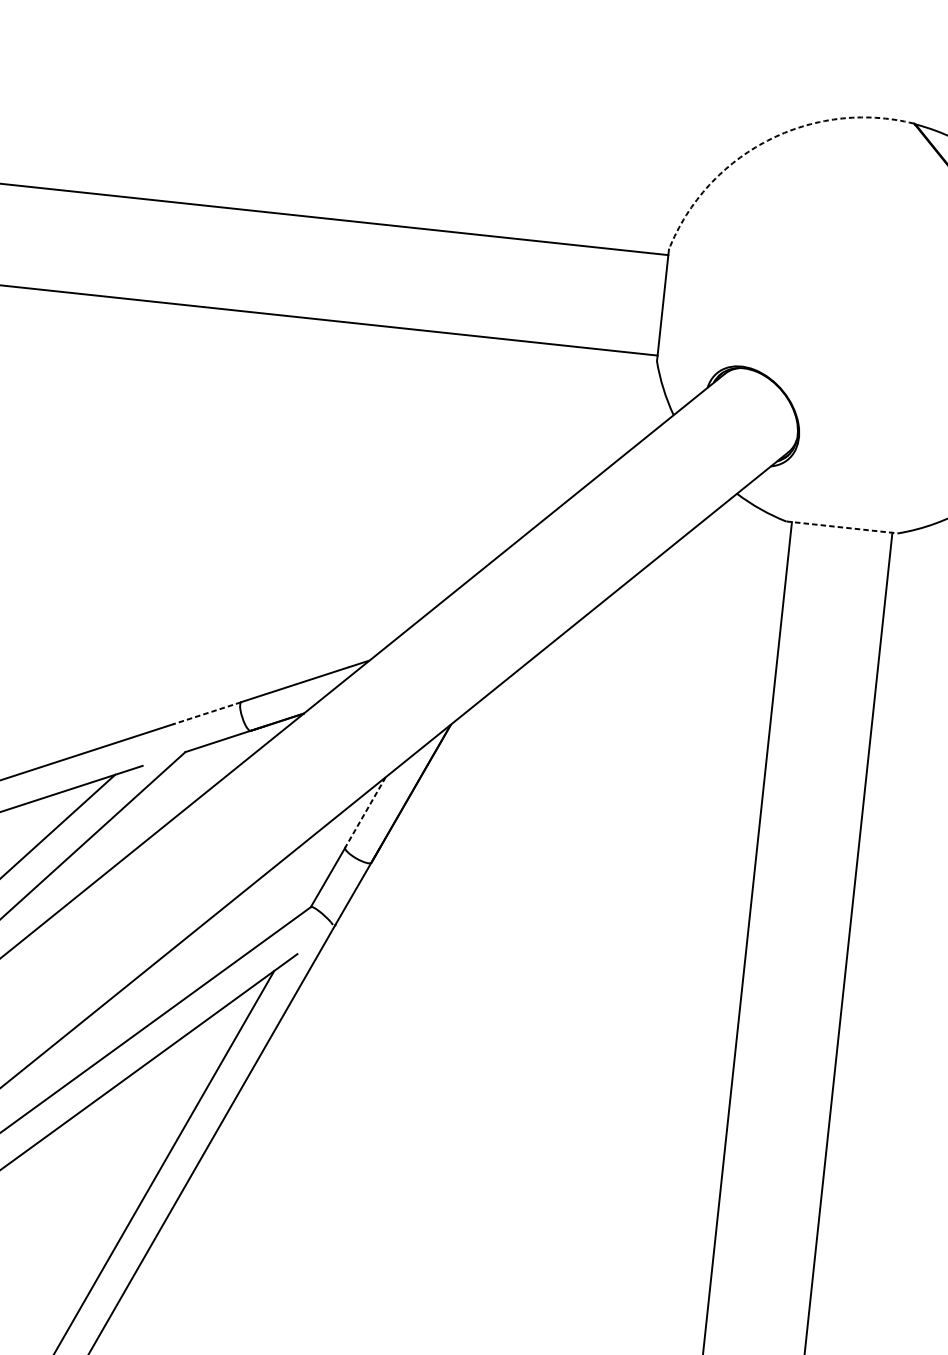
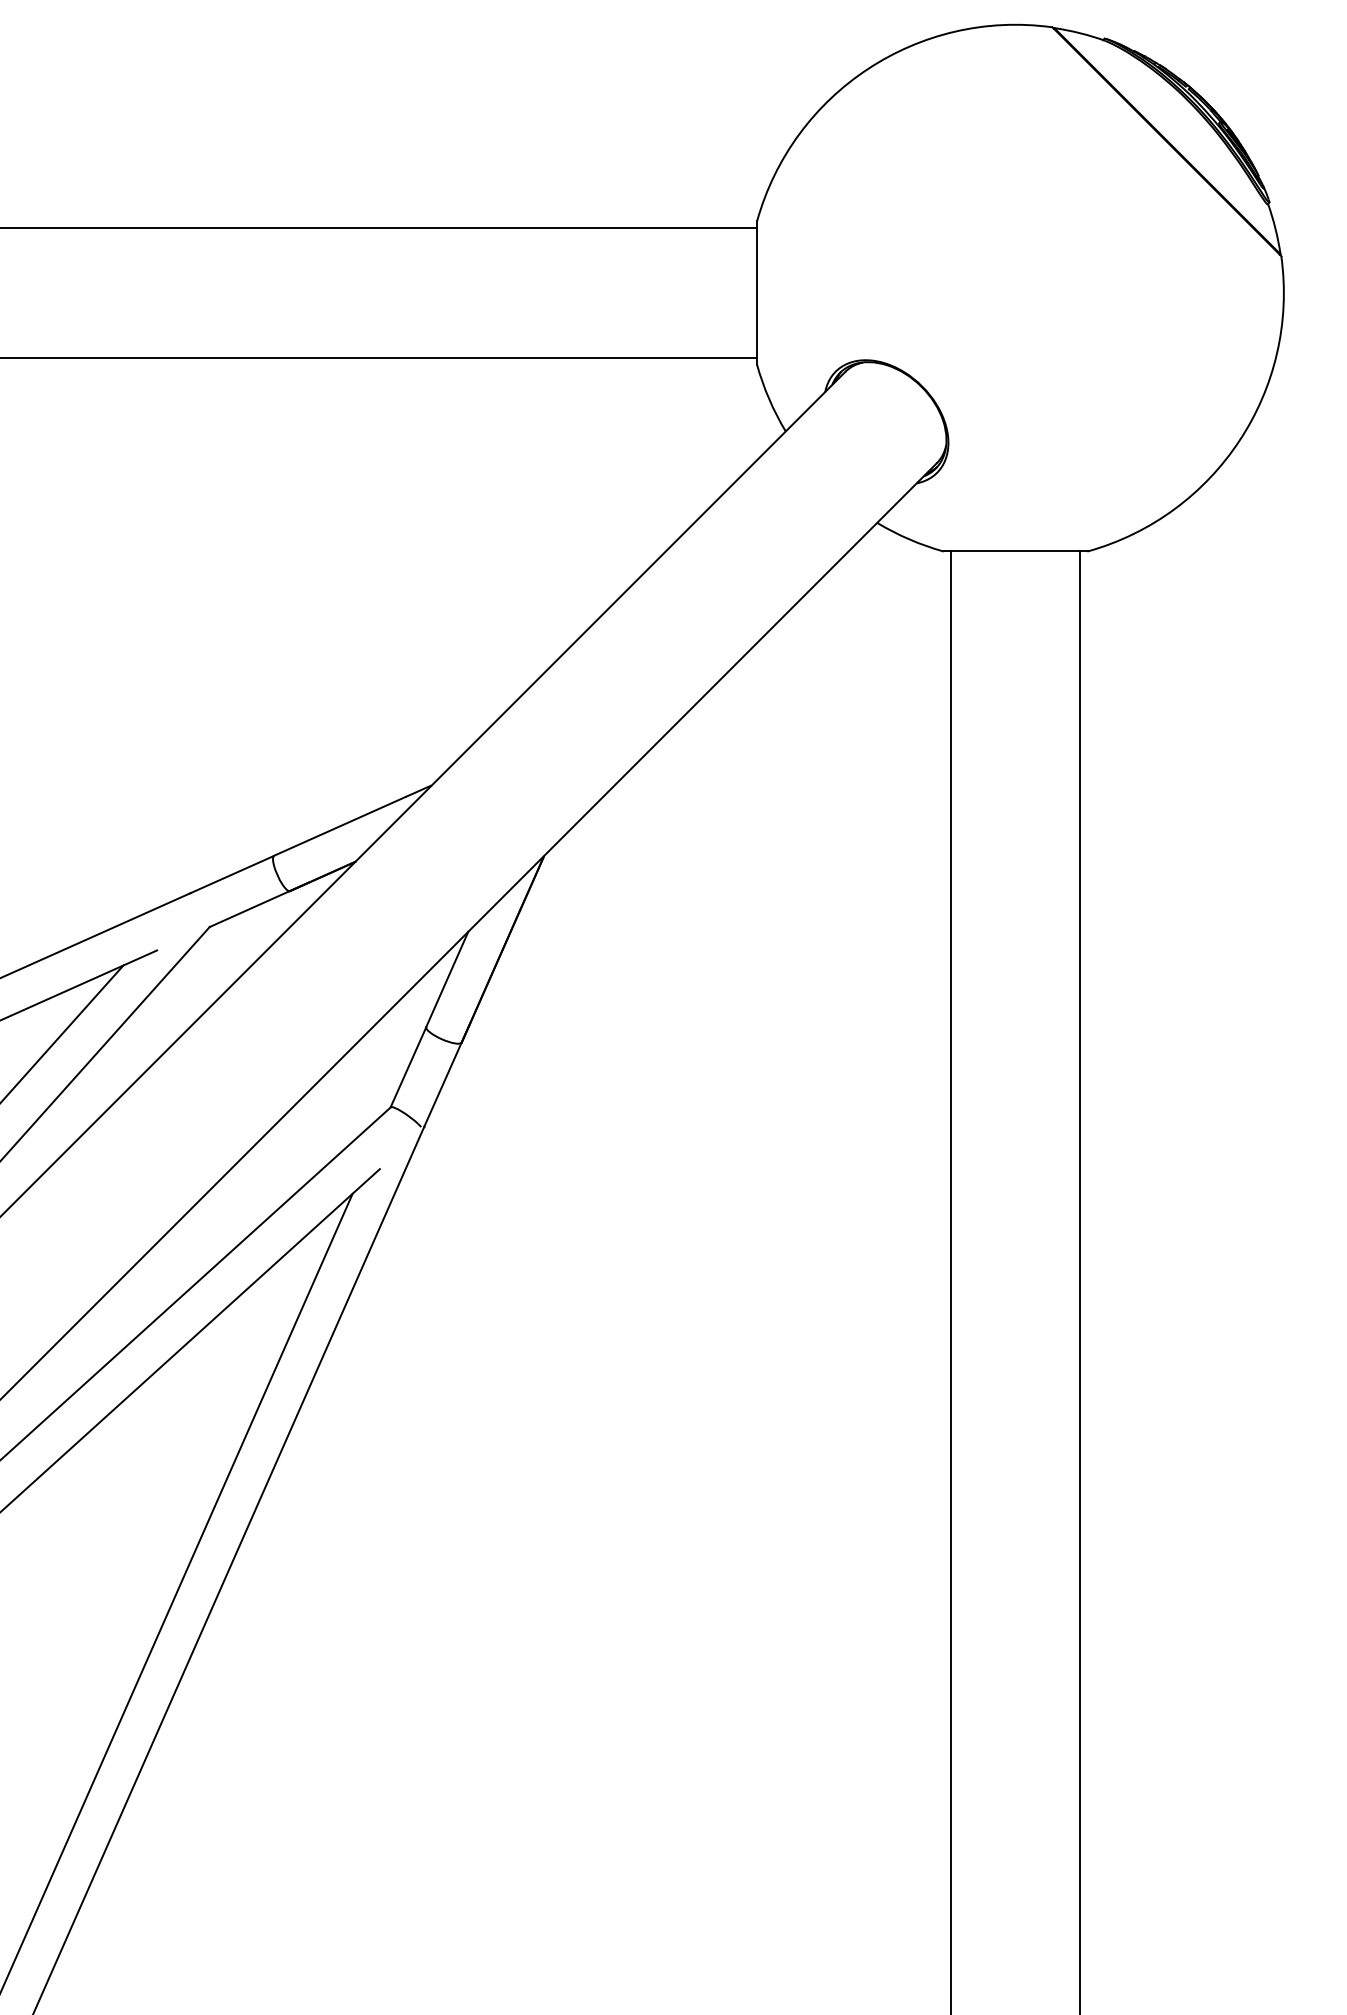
arc: (767, 140) -> (868, 68), dashed -> solid
line: (842, 527) -> (1015, 551), dashed -> solid
line: (207, 713) -> (232, 874), dashed -> solid
line: (365, 812) -> (447, 979), dashed -> solid

